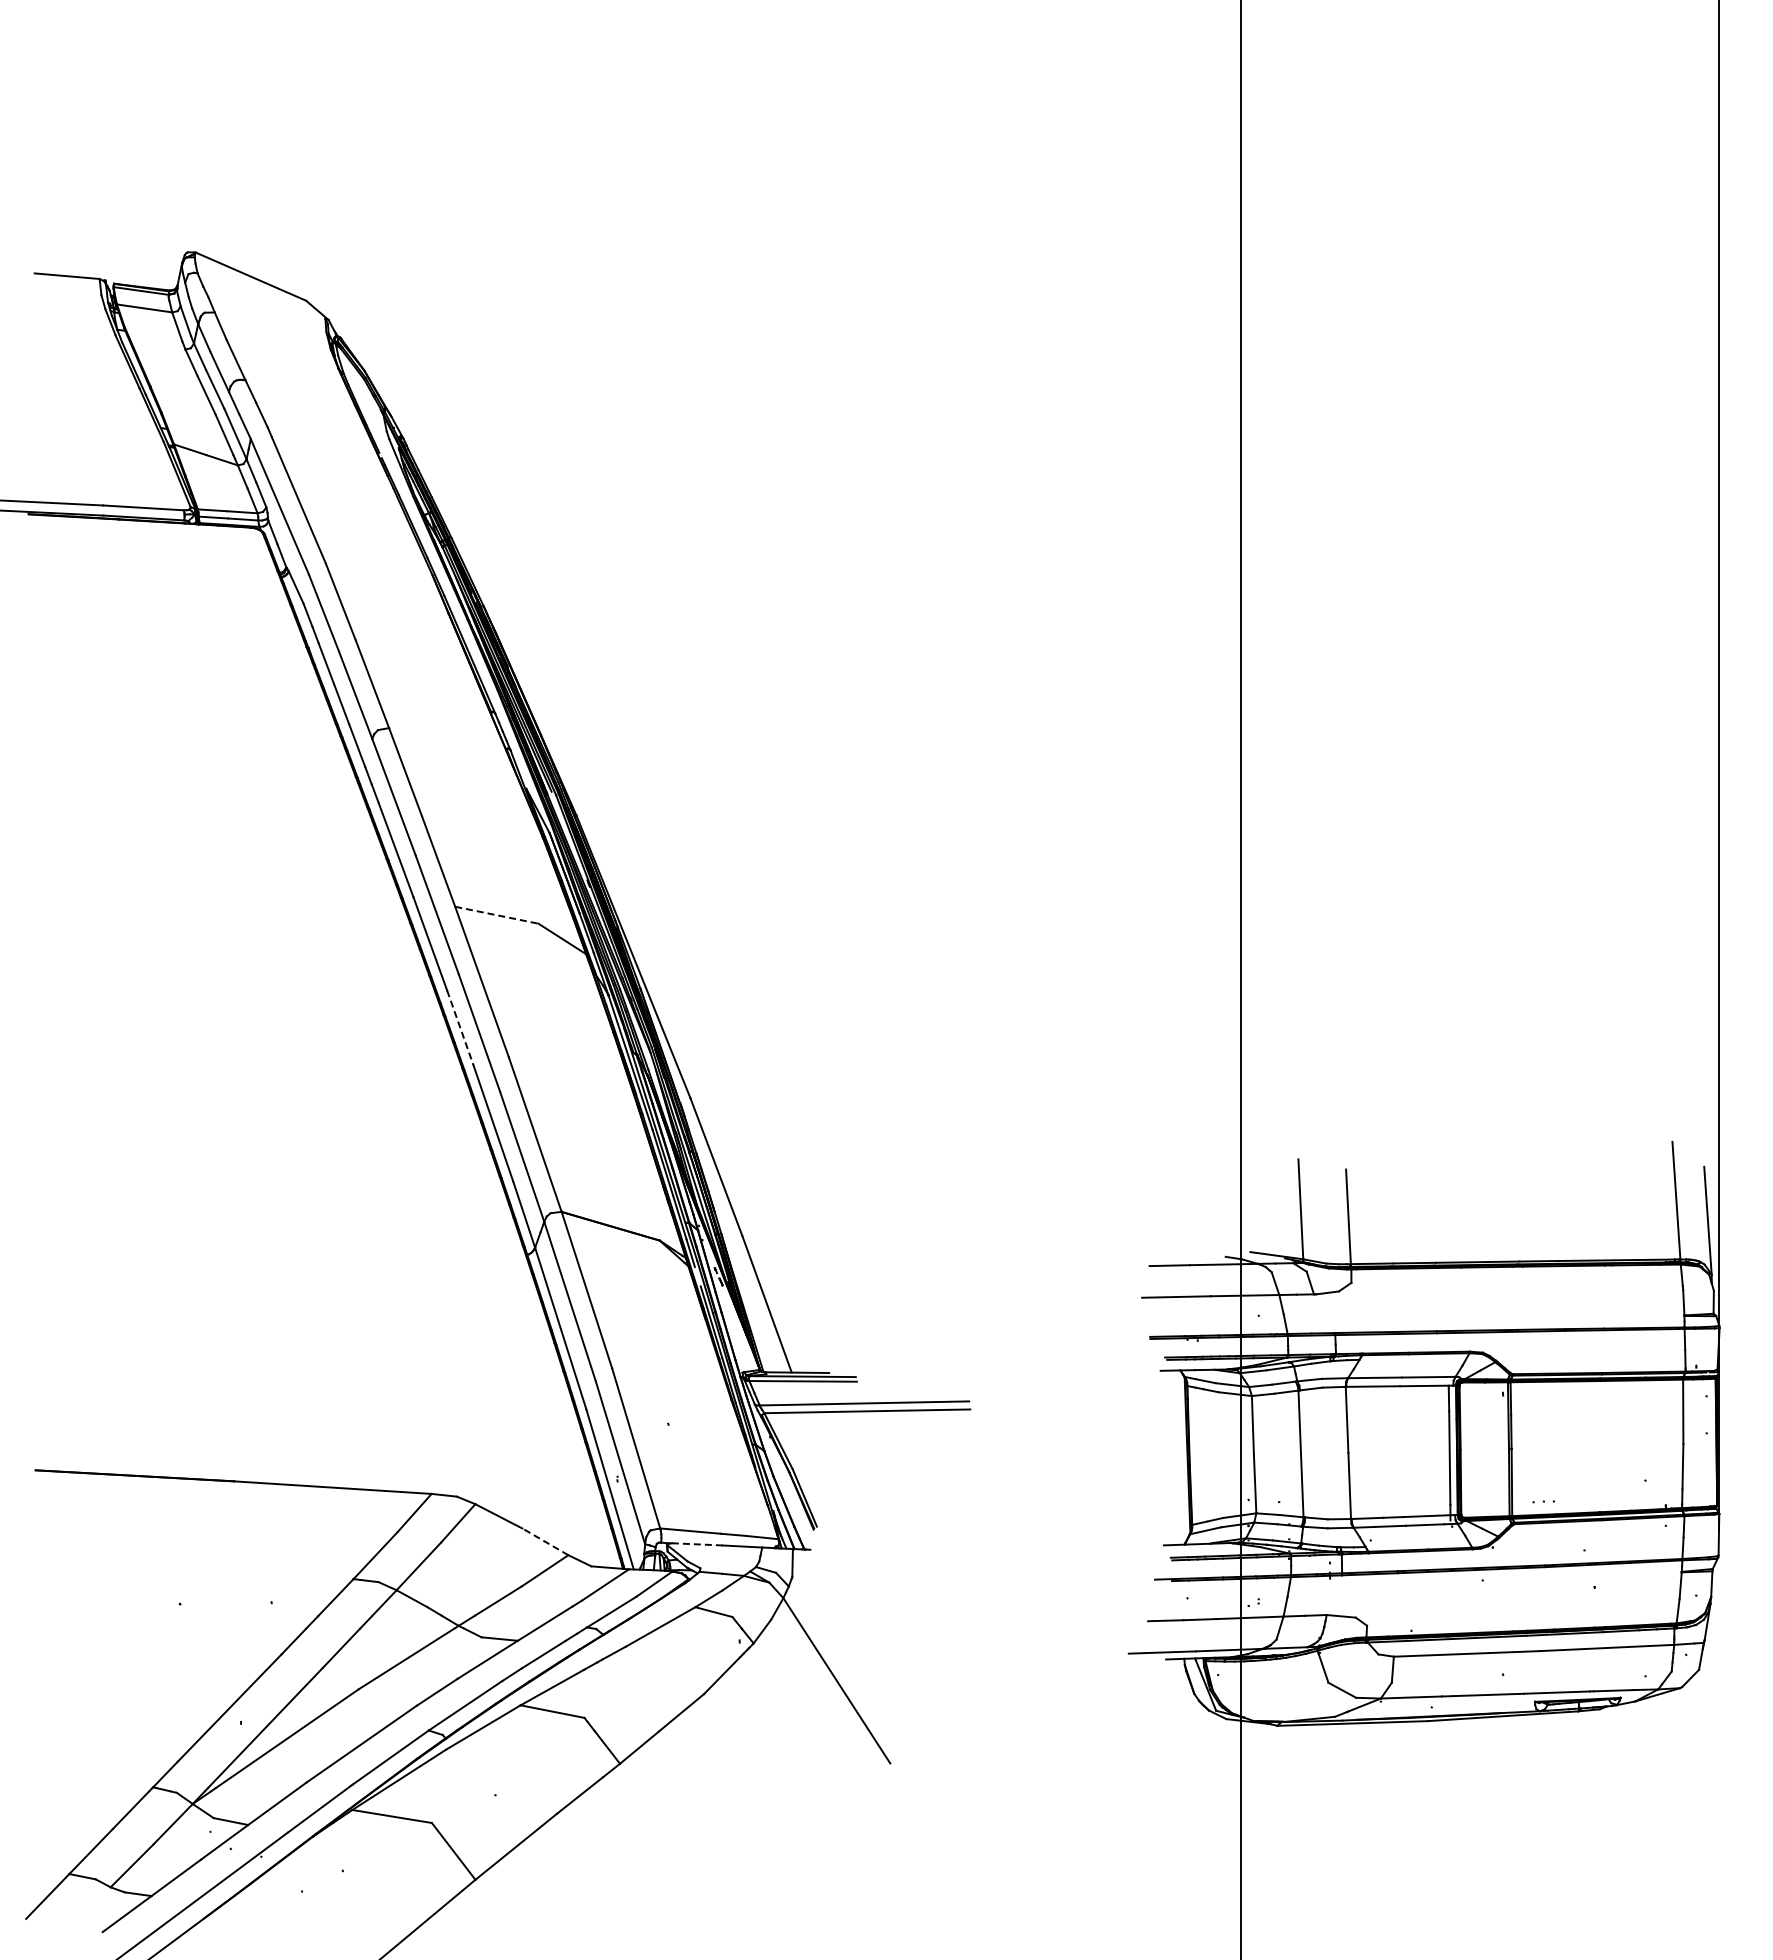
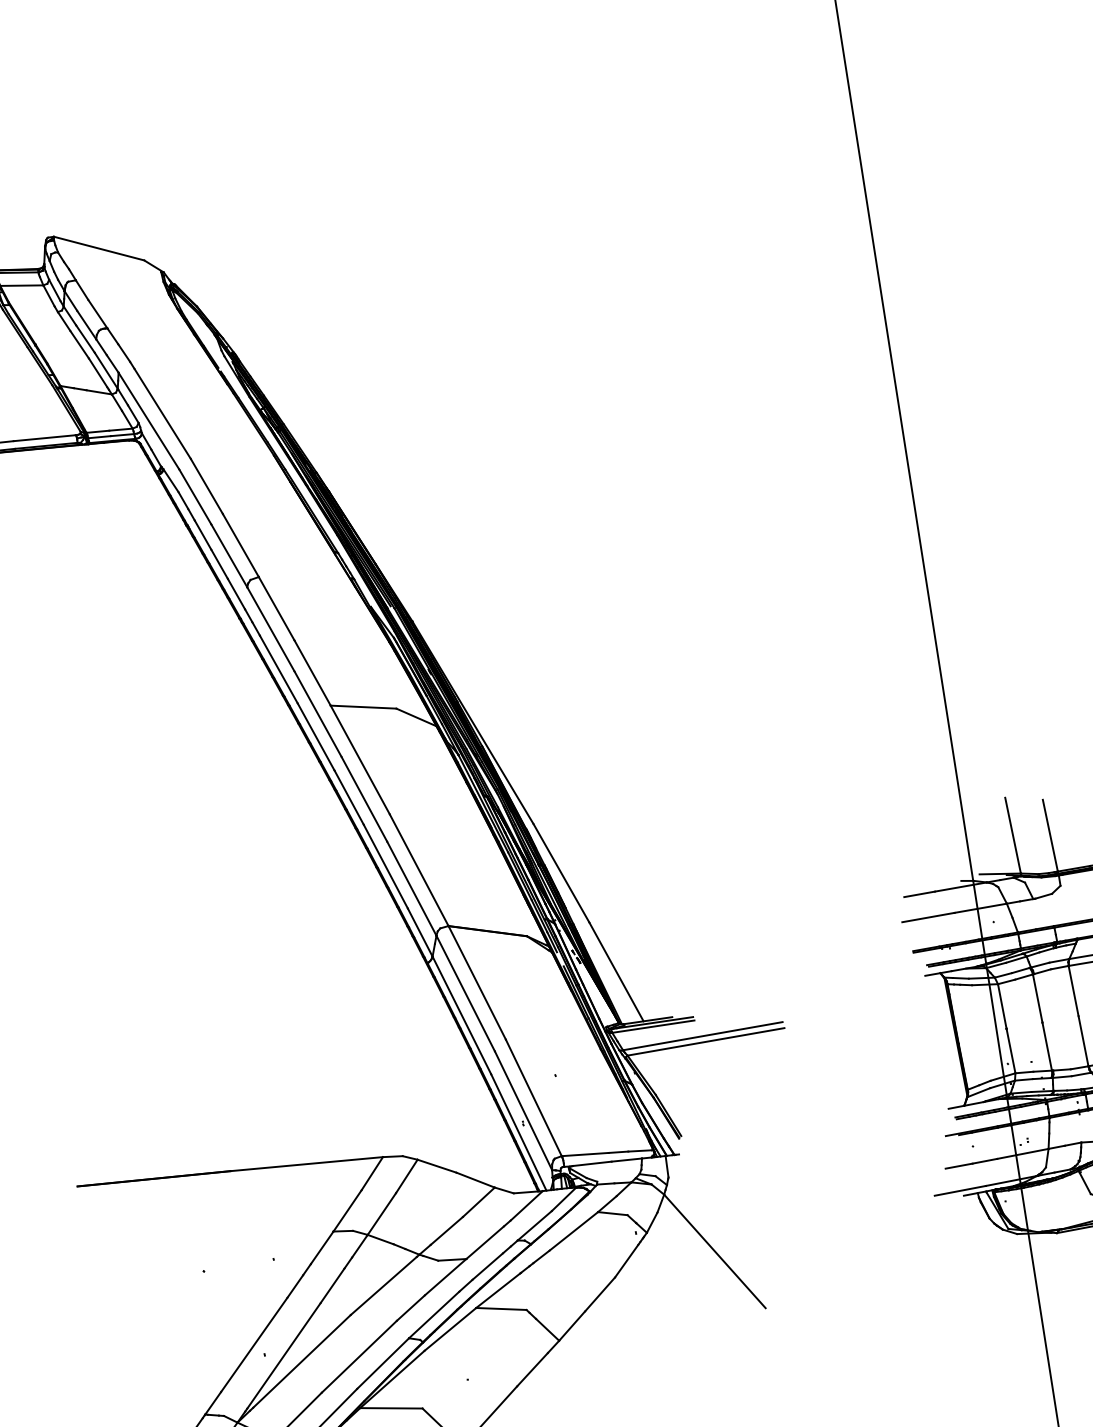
line: (496, 915) -> (363, 707), dashed -> solid
line: (460, 1028) -> (349, 798), dashed -> solid
line: (545, 1541) -> (475, 1179), dashed -> solid
line: (697, 1544) -> (592, 1163), dashed -> solid

